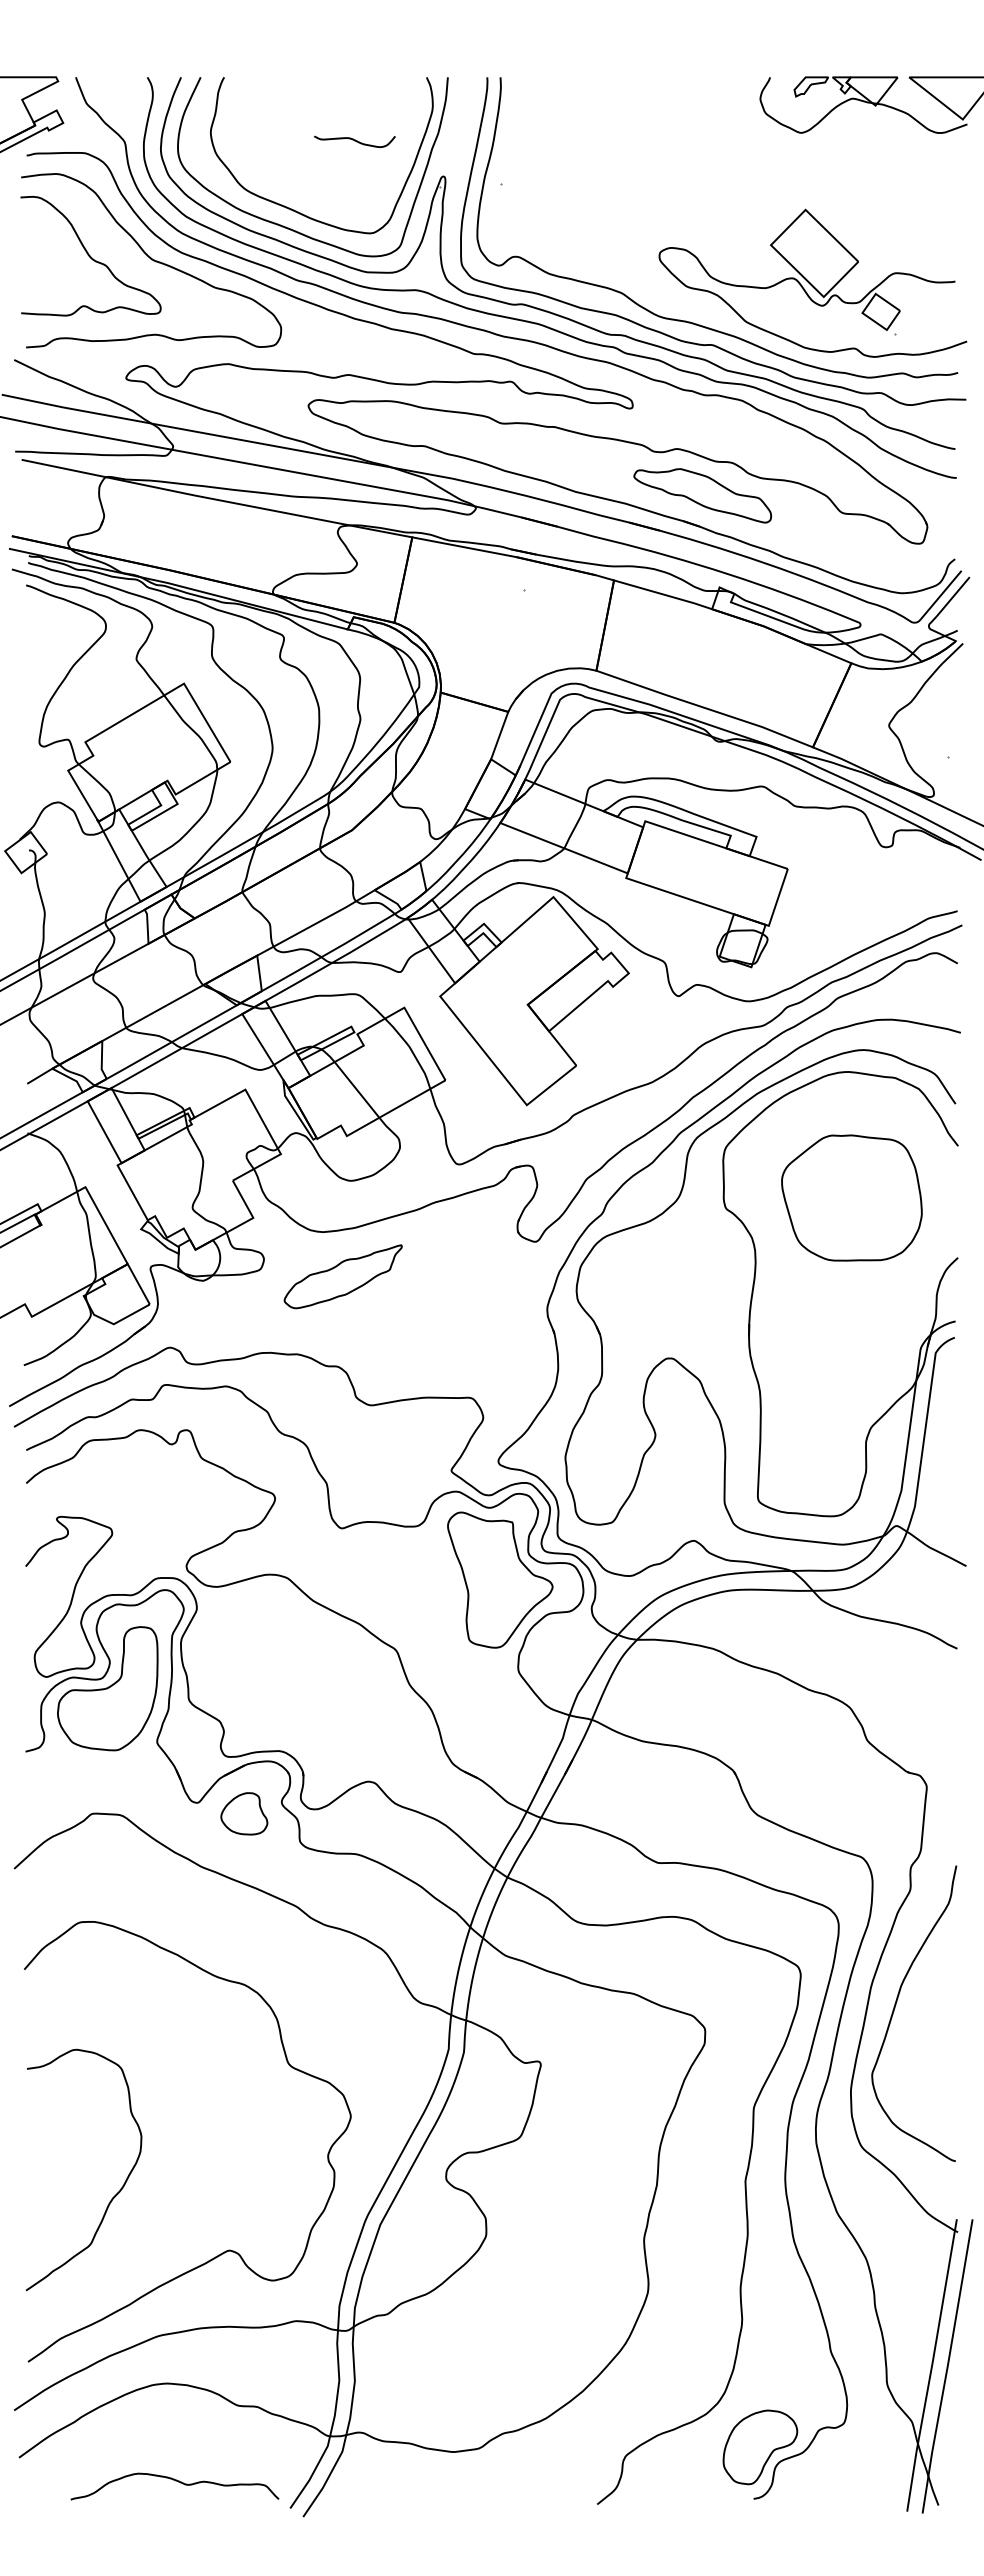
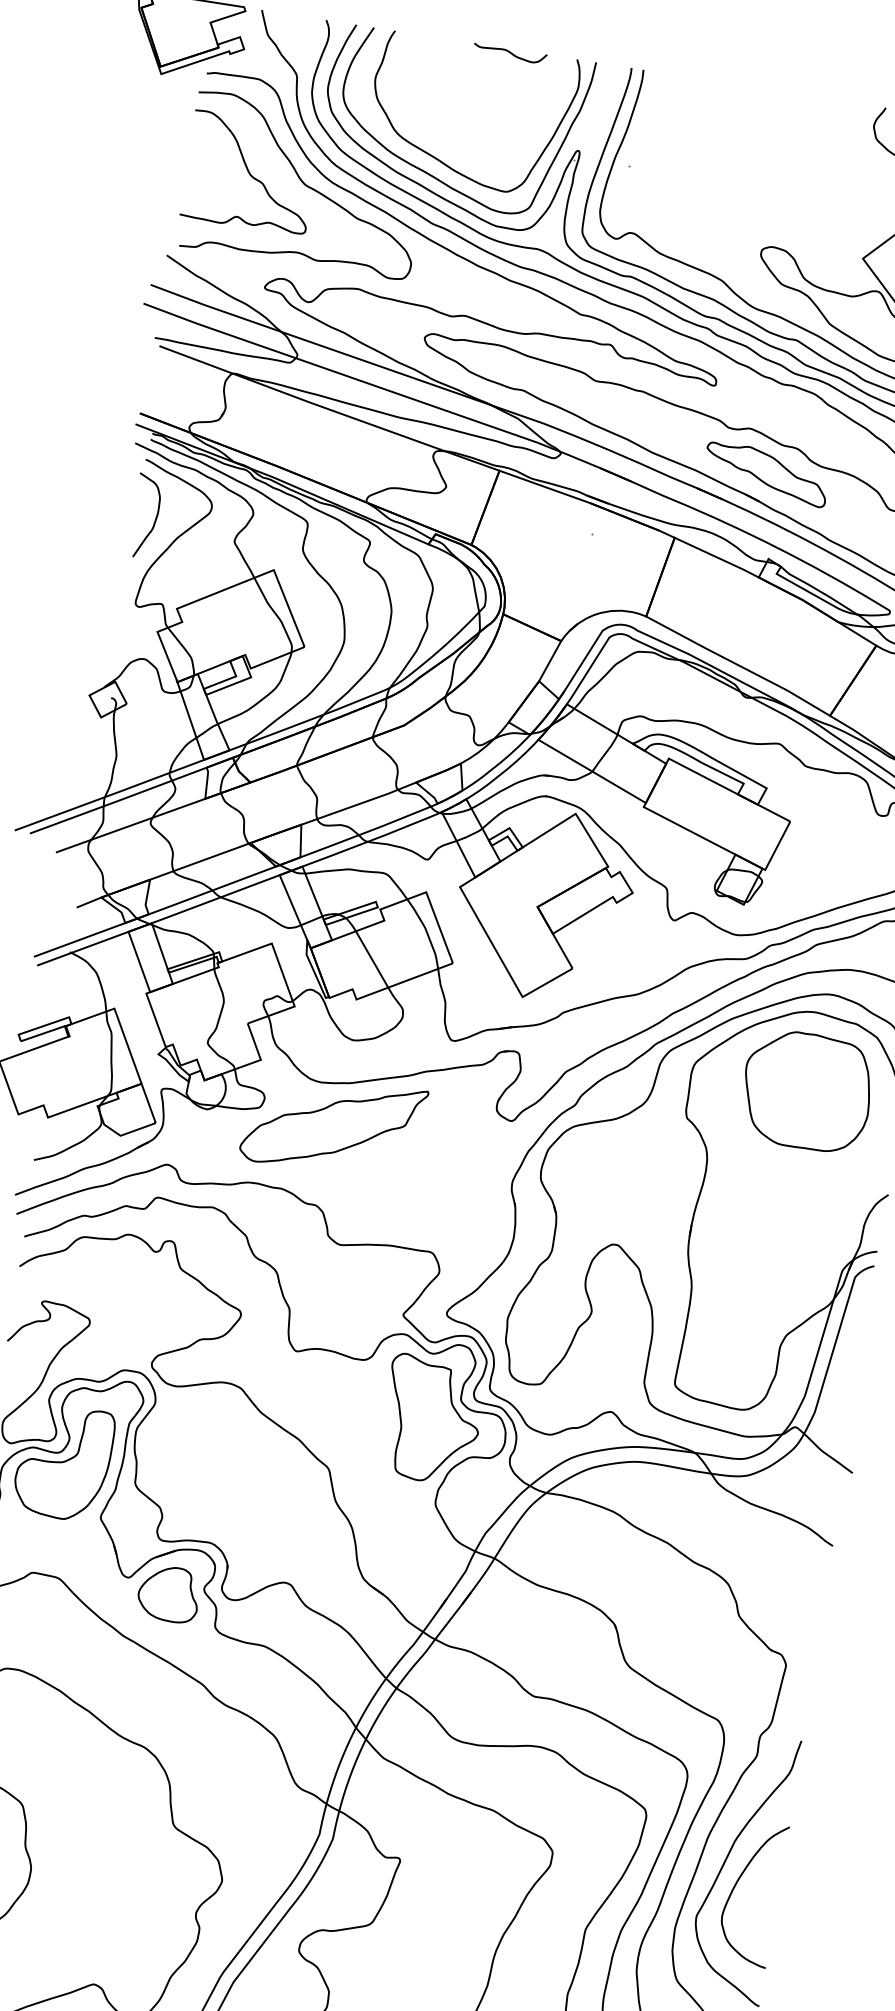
curve: (354, 141) -> (509, 53), moved
curve: (46, 646) -> (155, 517), added
part: (851, 1197) -> (806, 1090), moved
part: (342, 1276) -> (332, 1125), size x1.67
part: (244, 1813) -> (169, 1593), size x1.43
curve: (910, 2033) -> (736, 1885), added

